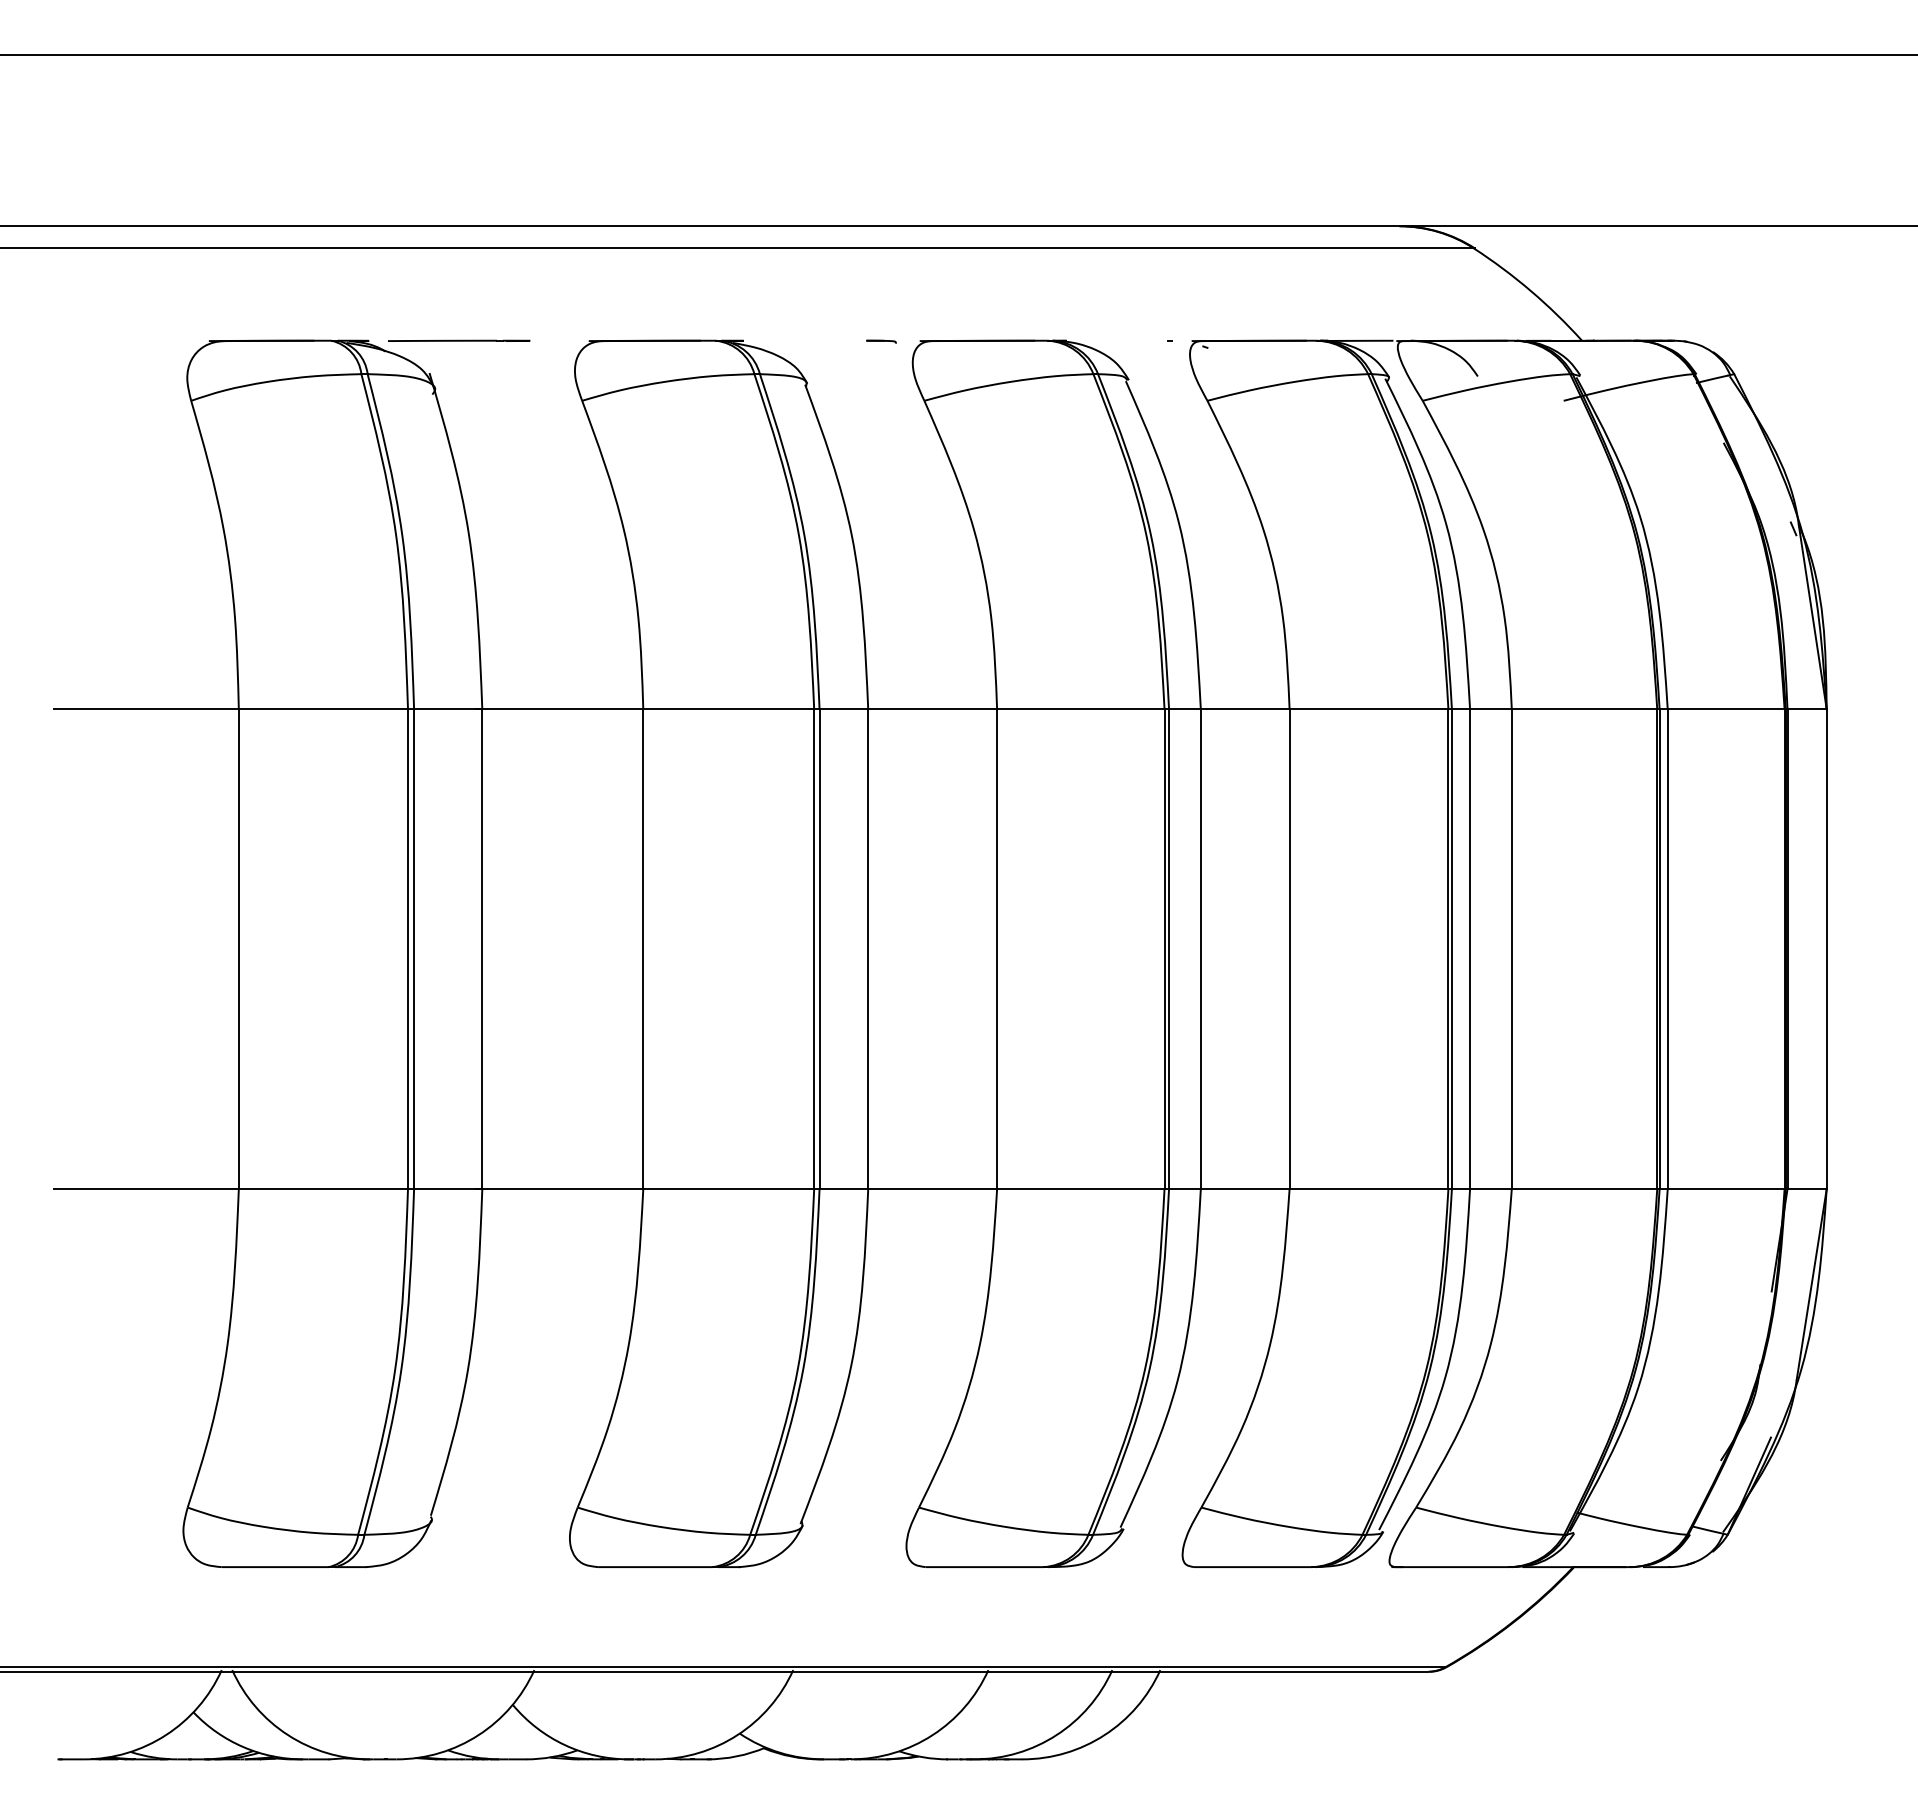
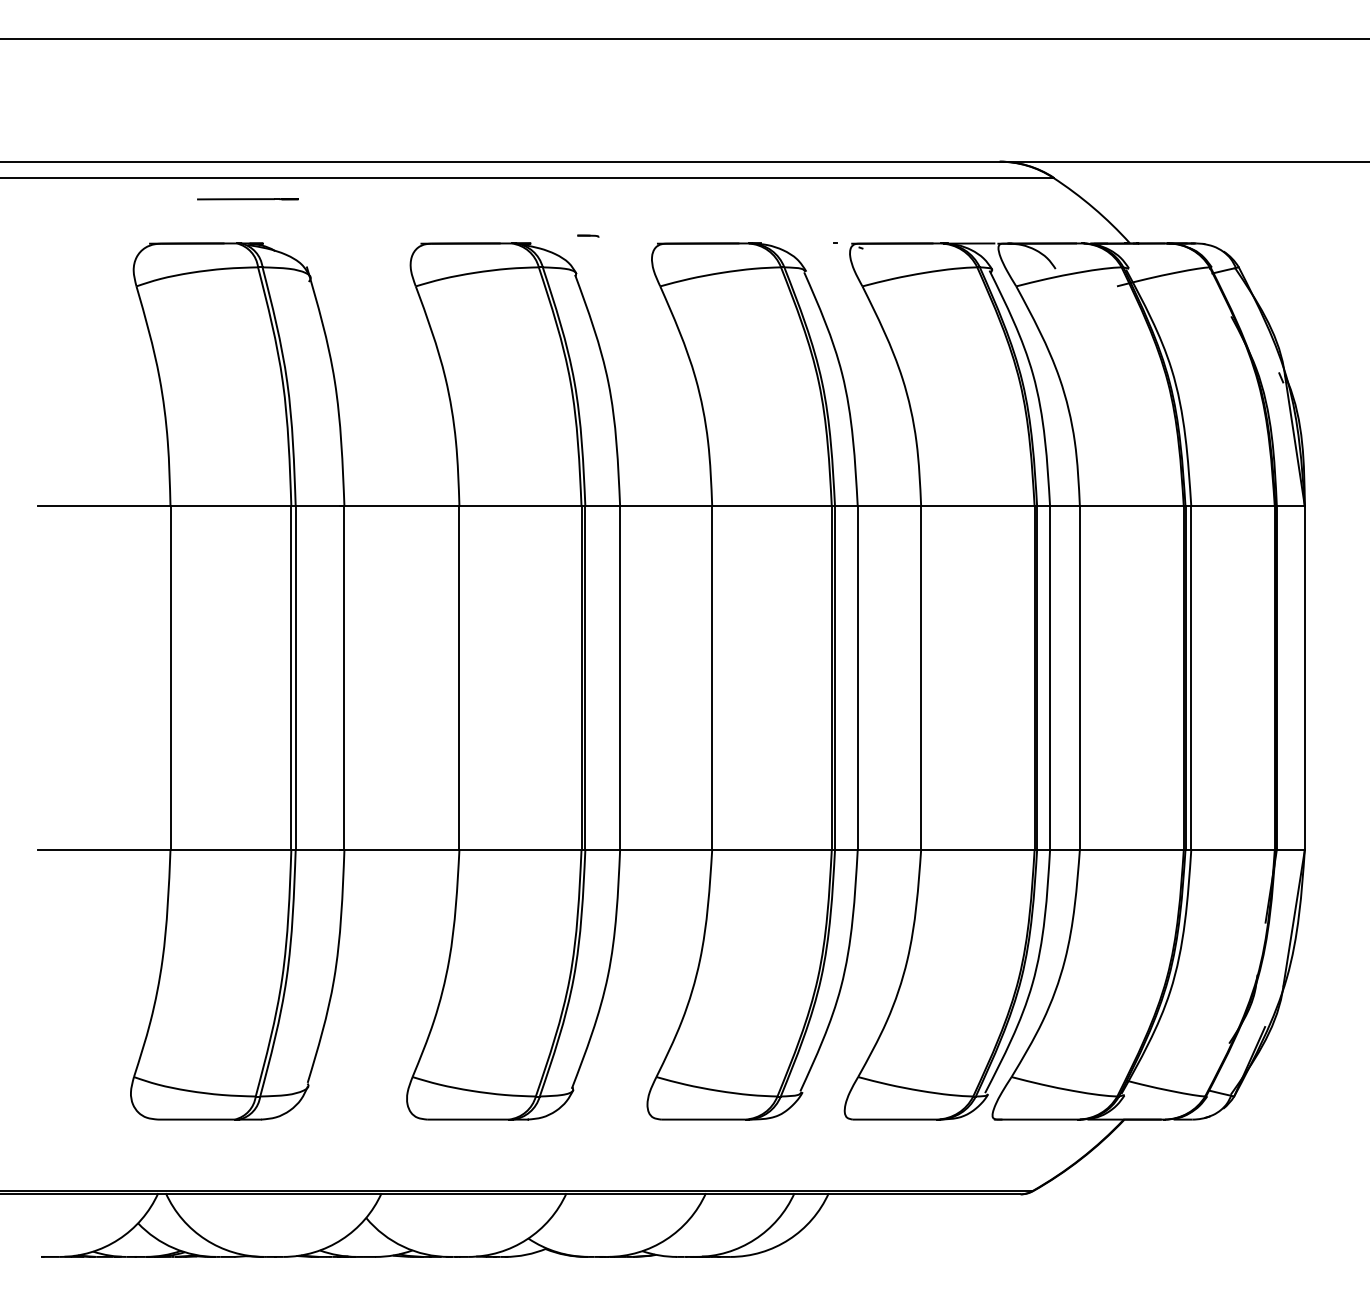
line: (459, 340) -> (248, 198), moved
line: (881, 341) -> (588, 236), moved

